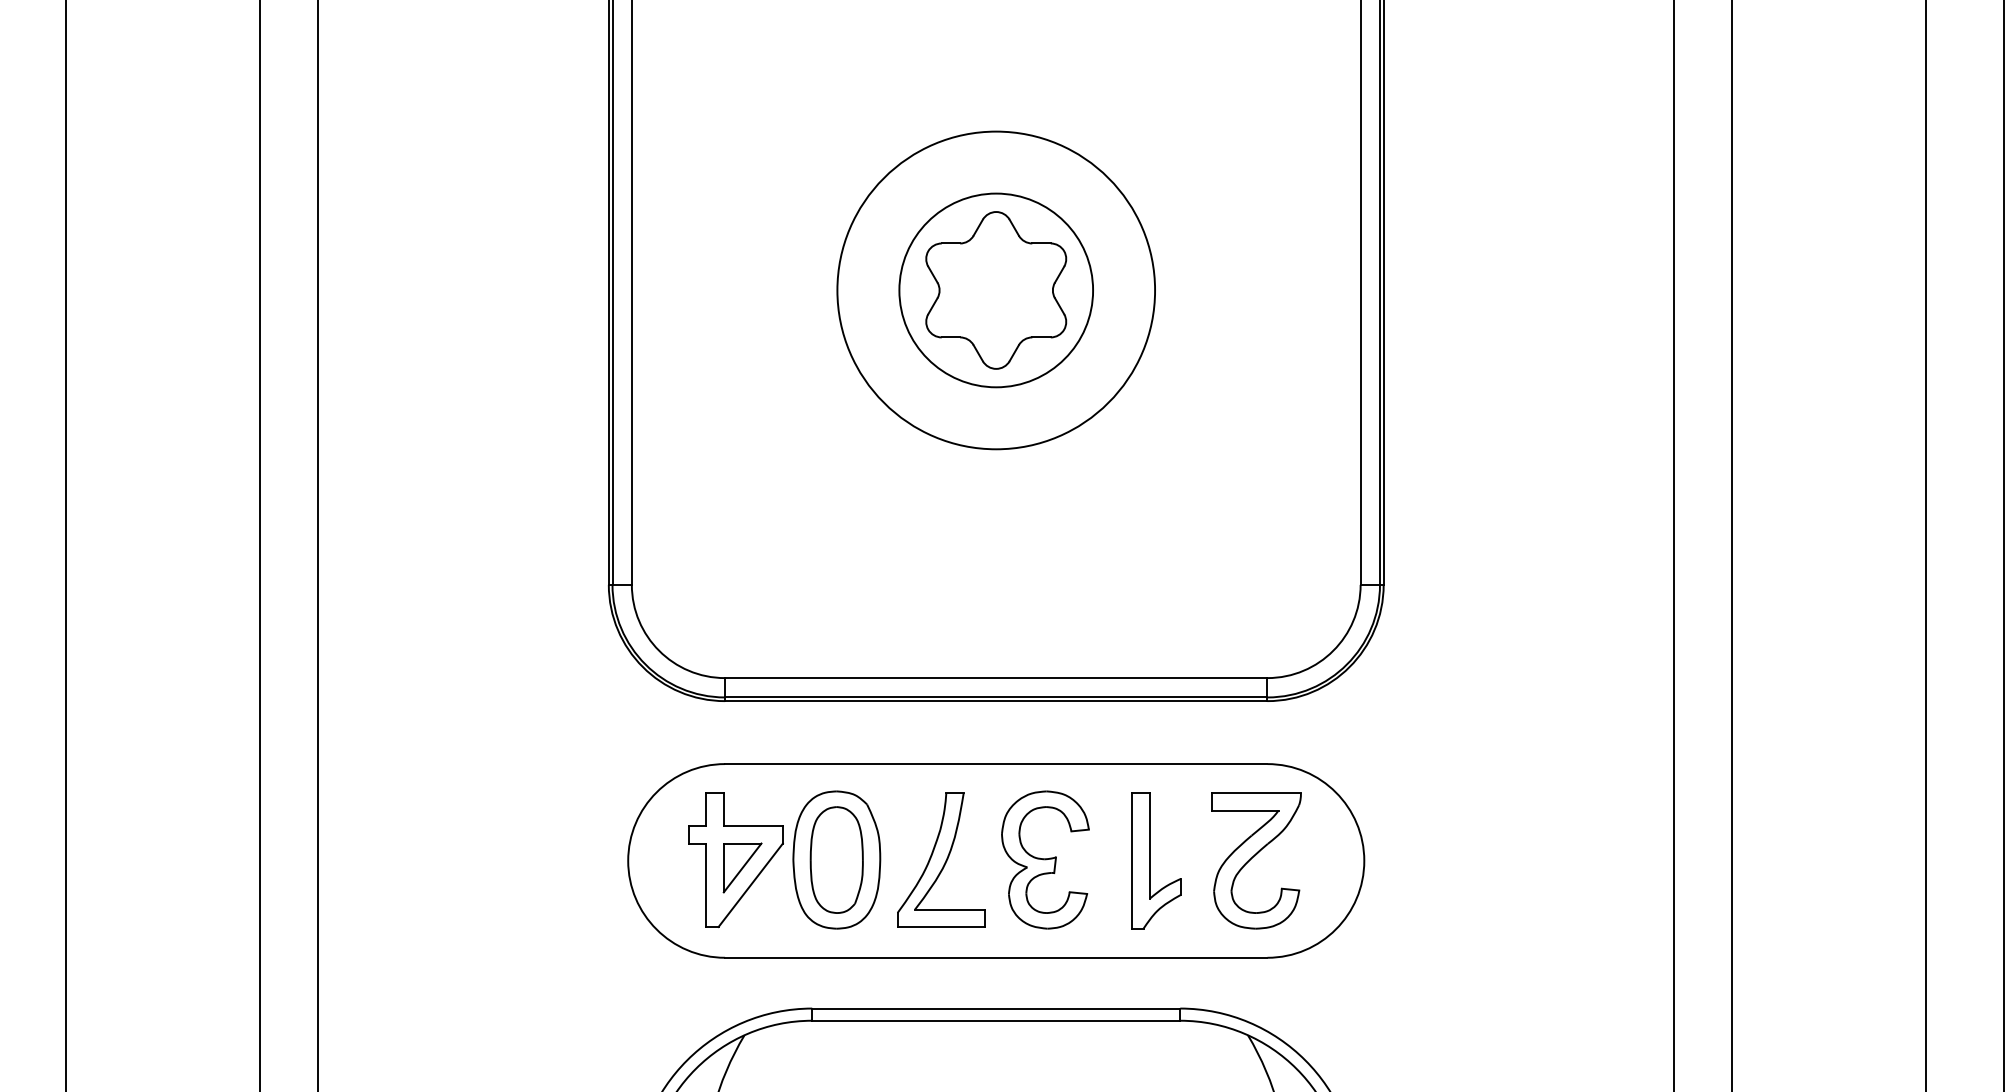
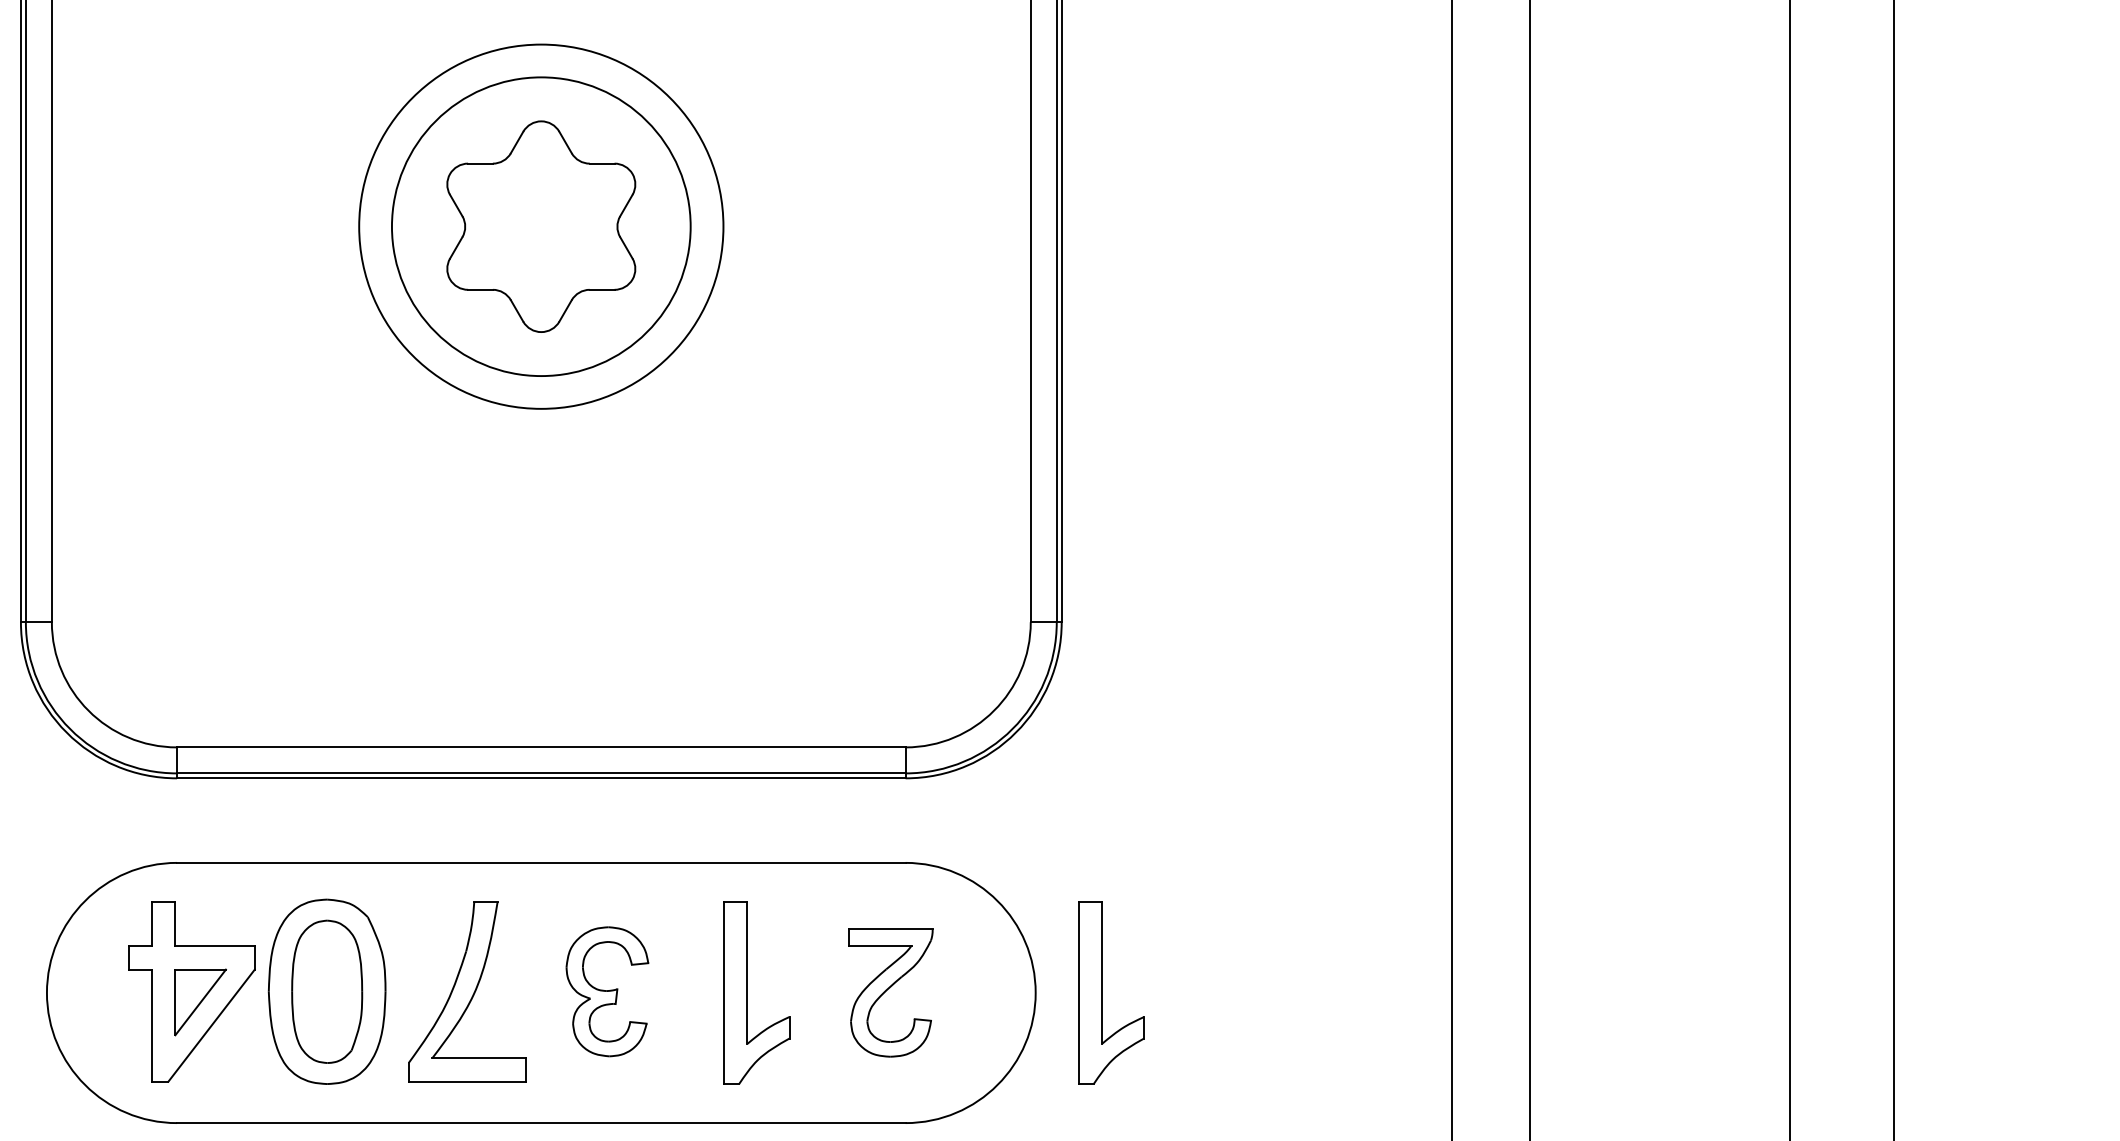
circle: (996, 290) -> (541, 226), size x0.7
circle: (996, 290) -> (541, 226), size x1.4
part: (1045, 859) -> (607, 991), size x0.7
part: (1256, 860) -> (890, 992), size x0.7
part: (1420, 860) -> (1111, 992), added

